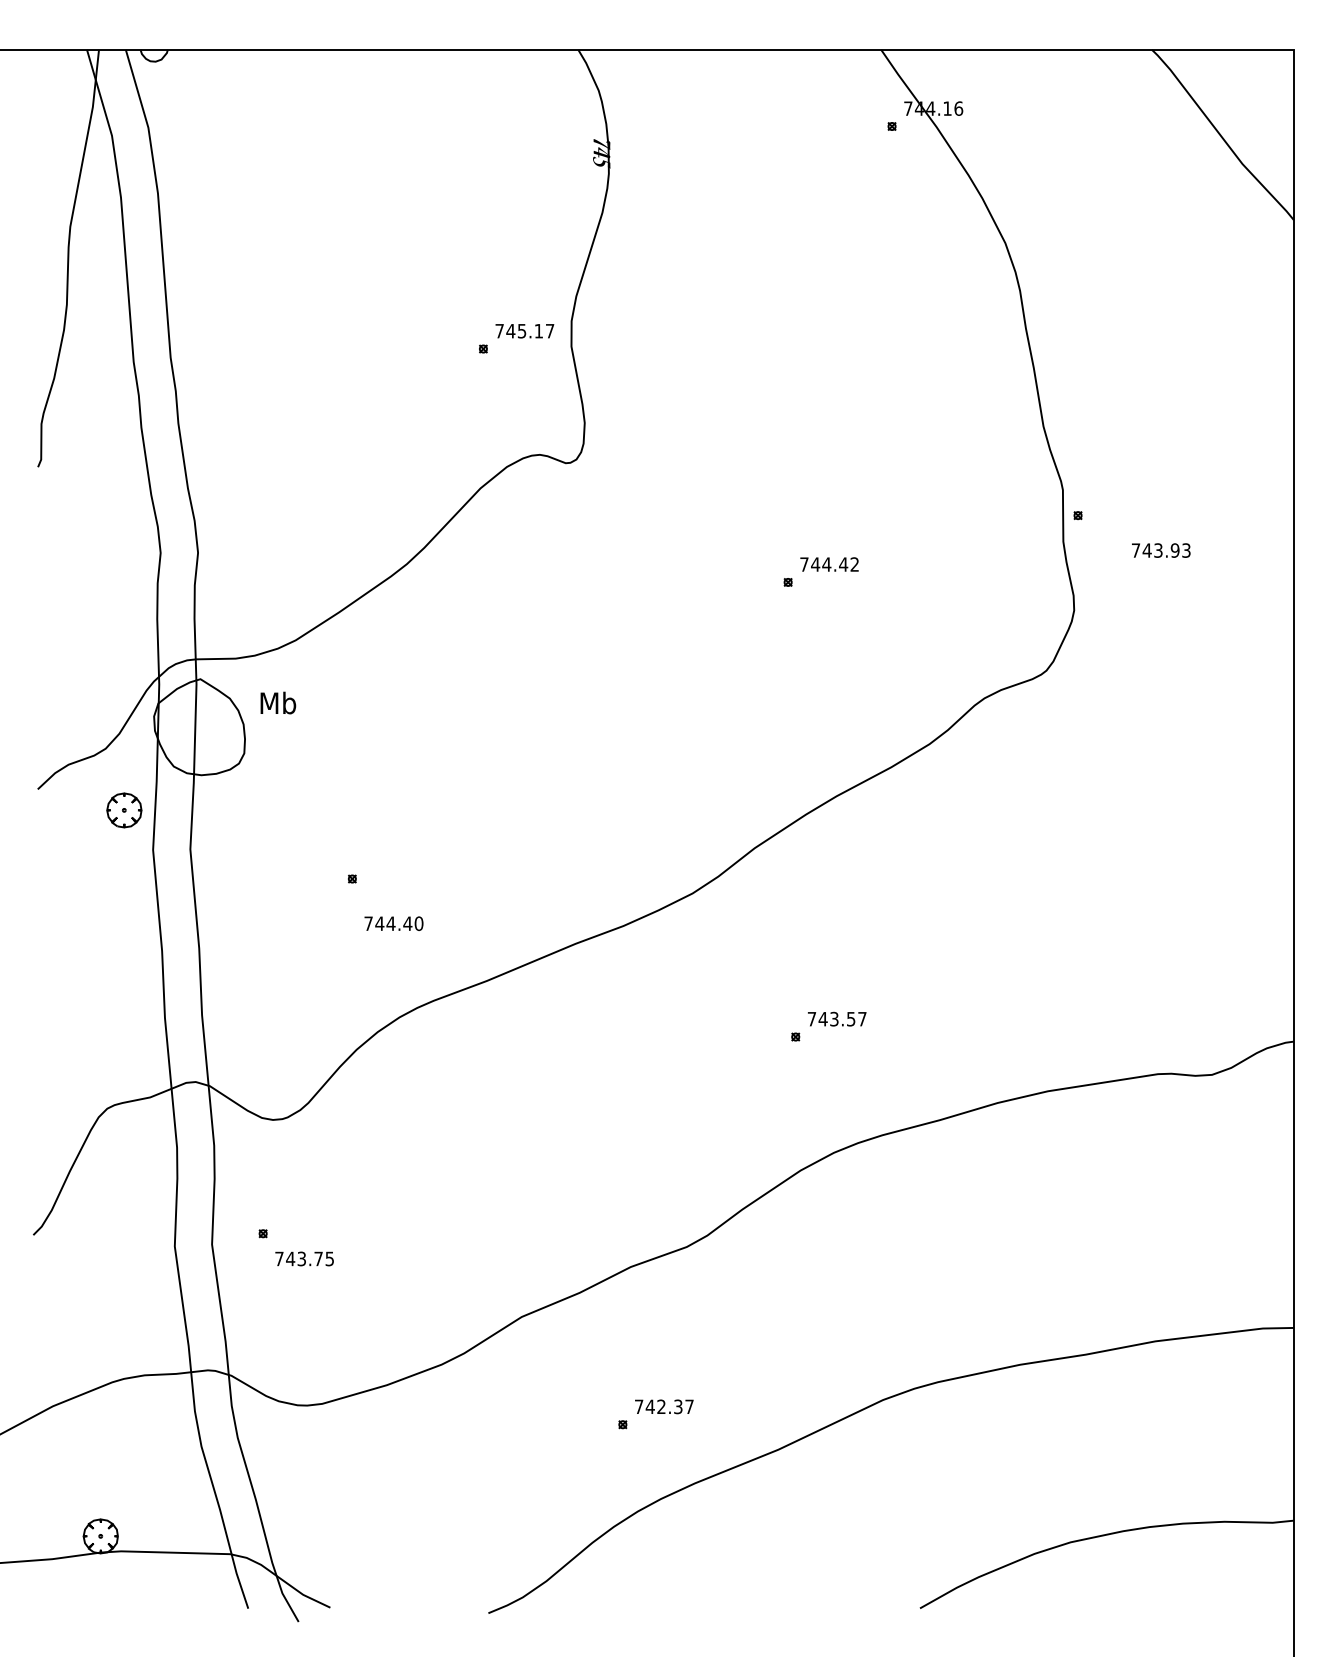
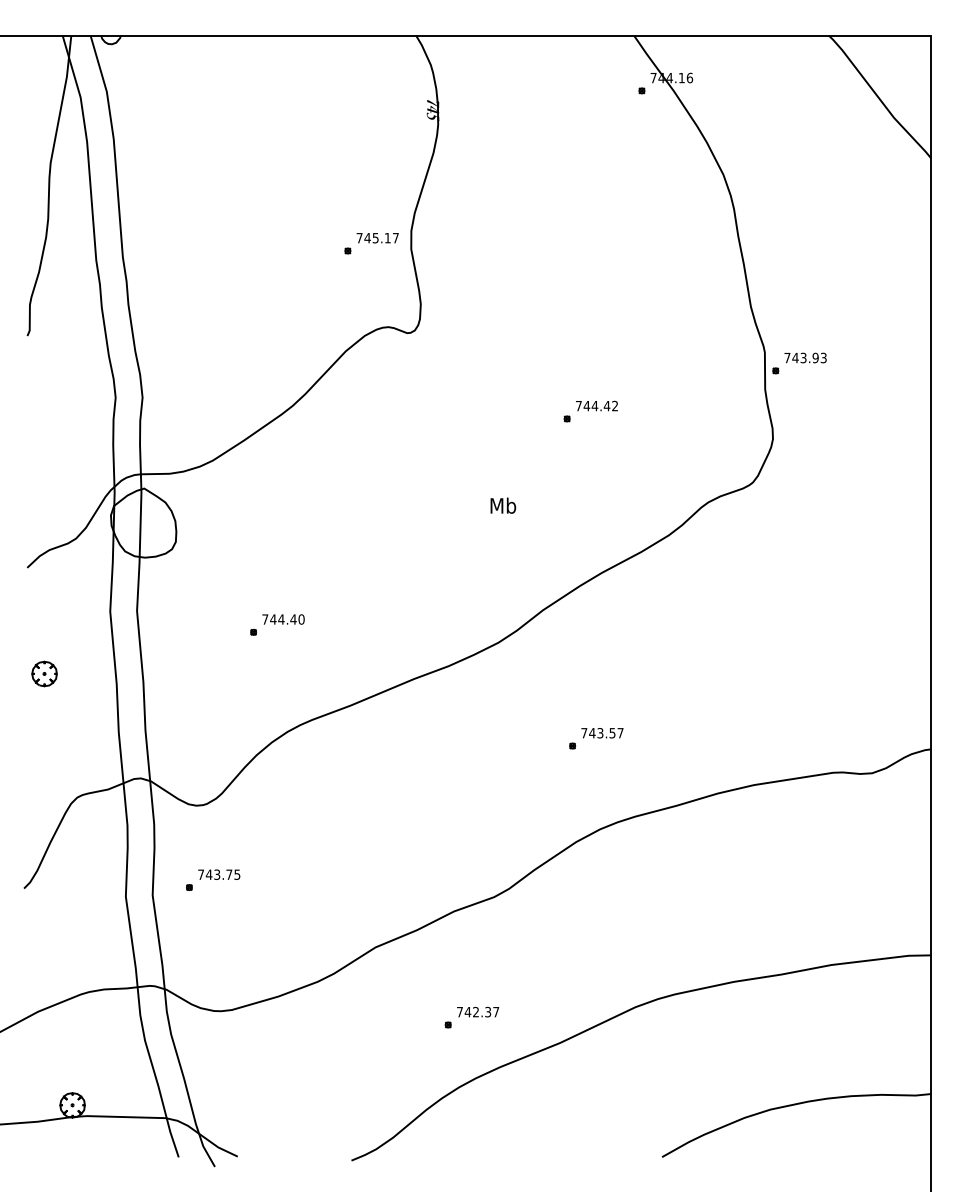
text: (1161, 549) -> (805, 357), moved
text: (278, 702) -> (503, 505), moved
part: (124, 809) -> (44, 673), moved
text: (393, 923) -> (283, 619), moved
text: (304, 1258) -> (219, 874), moved

